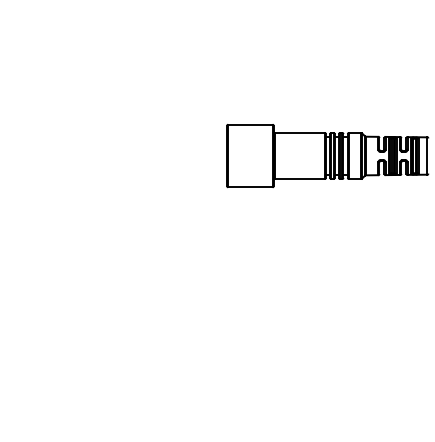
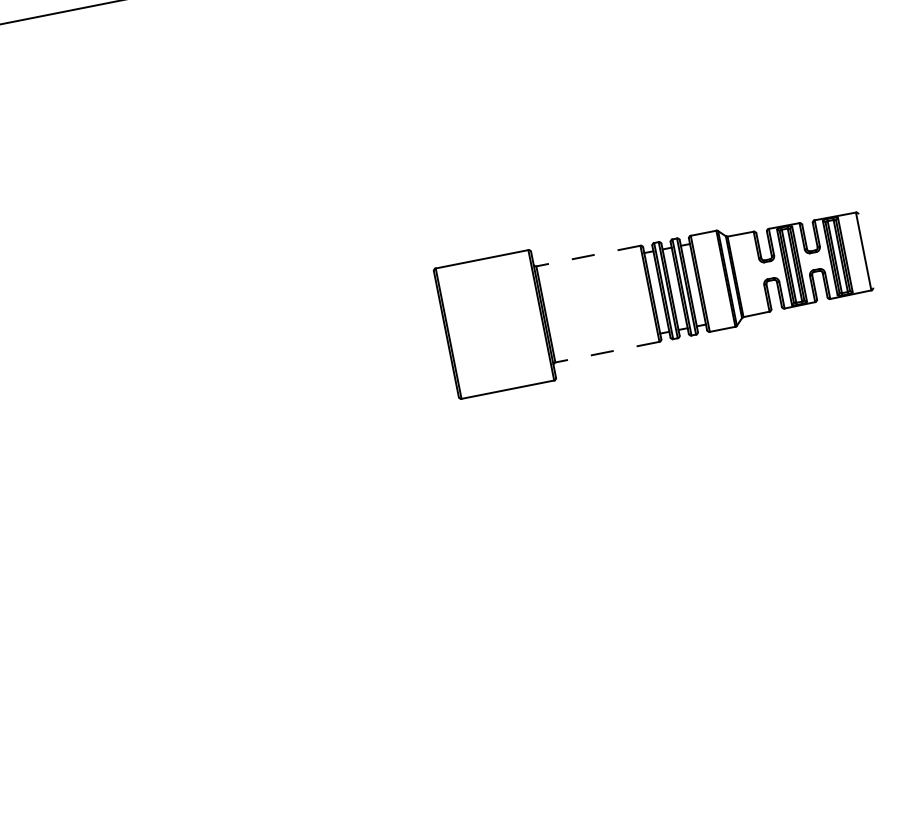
line: (299, 132) -> (587, 255), solid -> dashed
line: (299, 179) -> (606, 353), solid -> dashed

